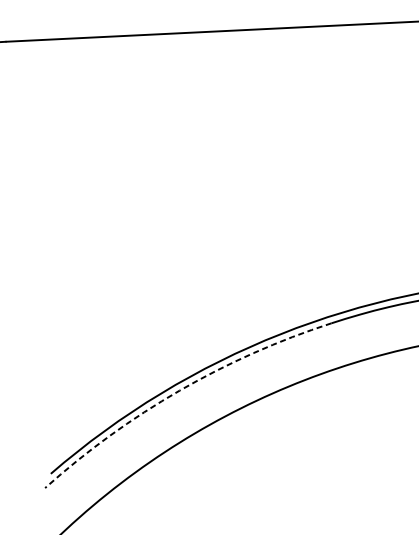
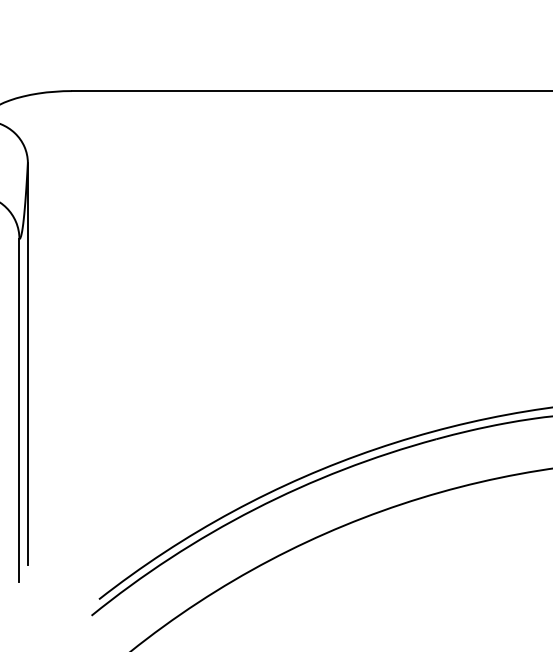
arc: (179, 390) -> (254, 509), dashed -> solid

